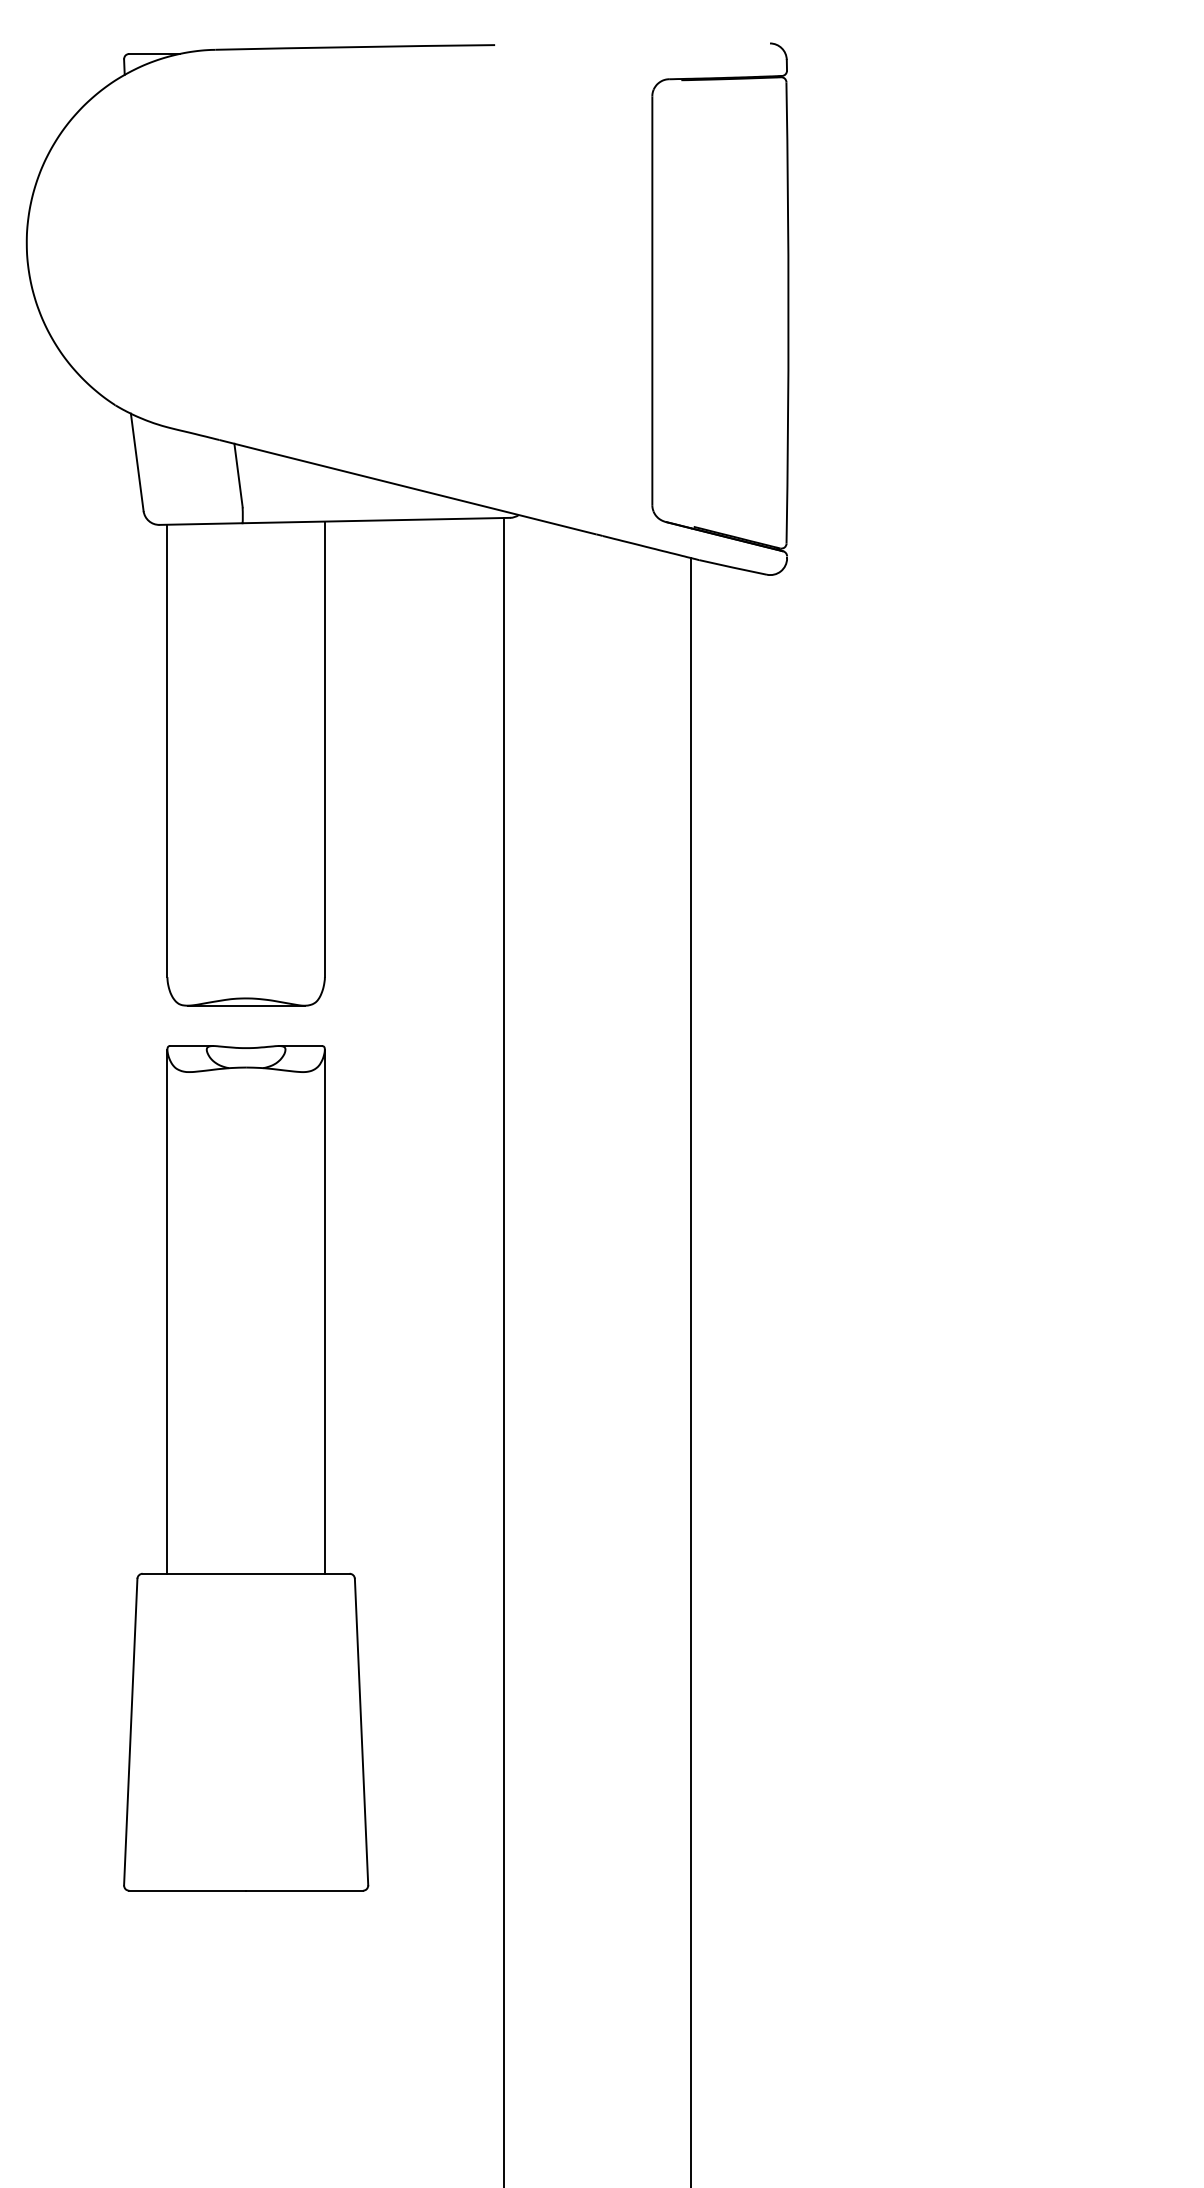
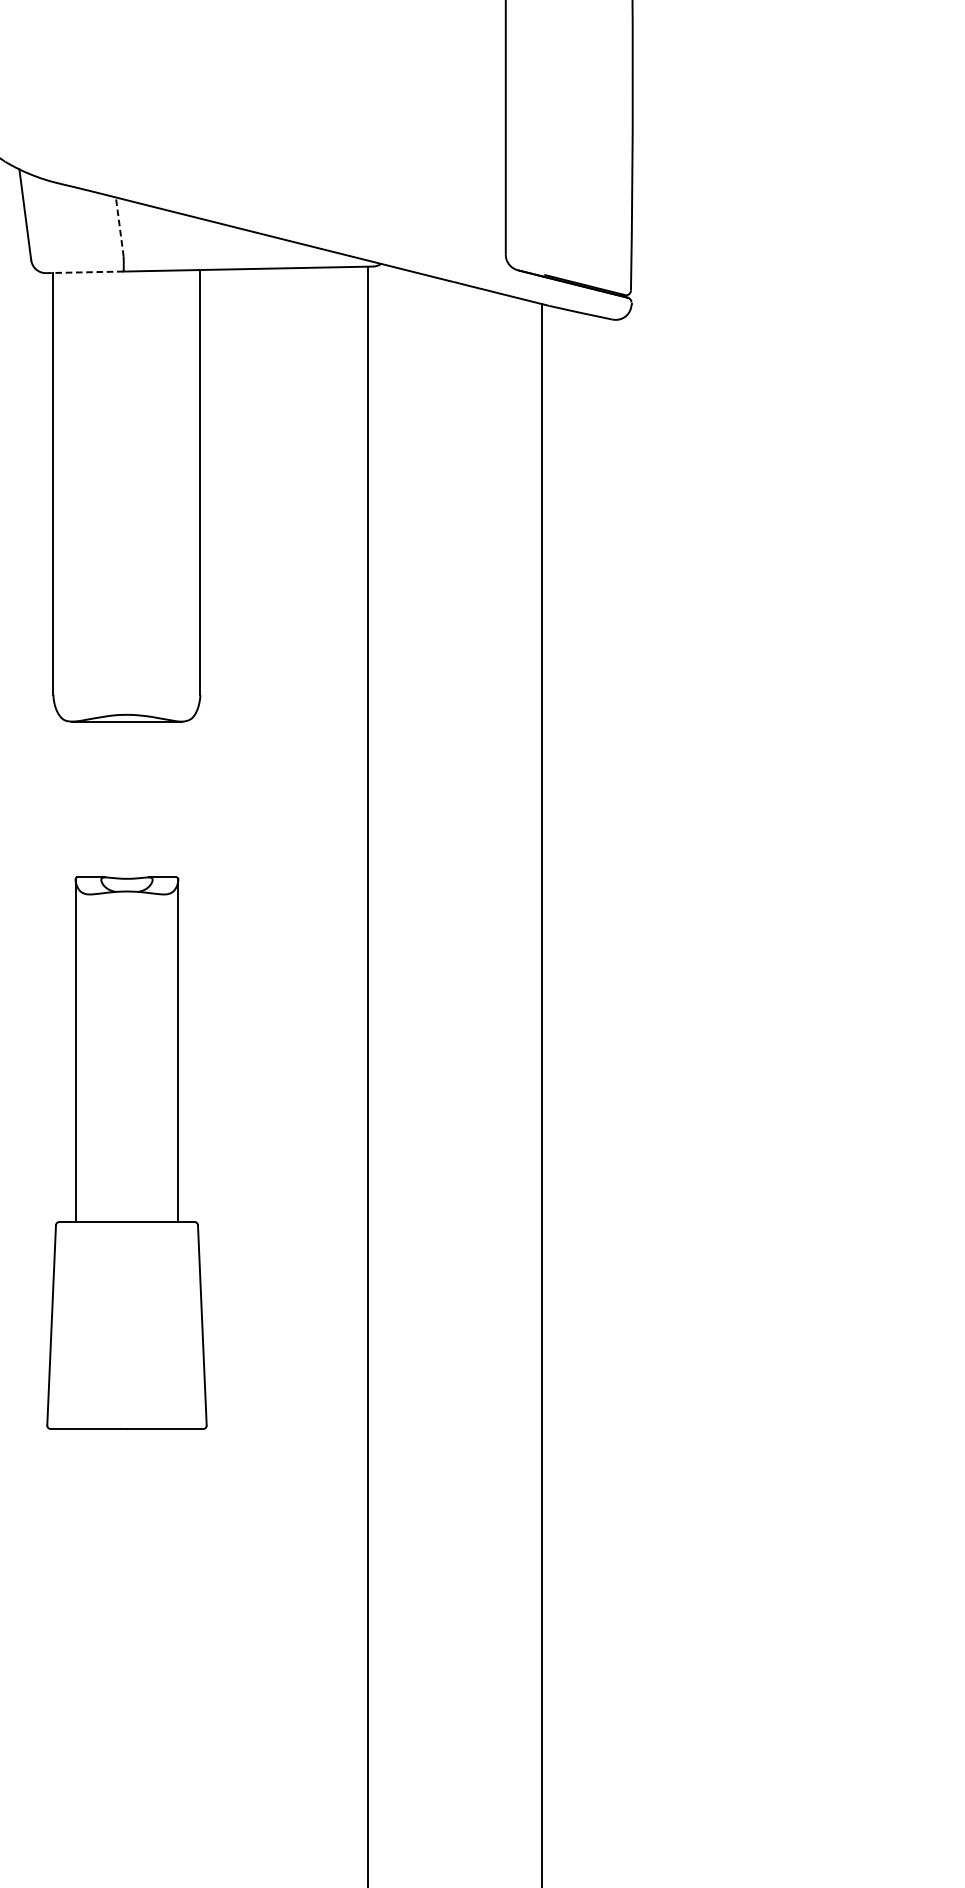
line: (238, 475) -> (119, 227), solid -> dashed
line: (201, 524) -> (85, 272), solid -> dashed
part: (246, 1468) -> (127, 1153), size x0.7

